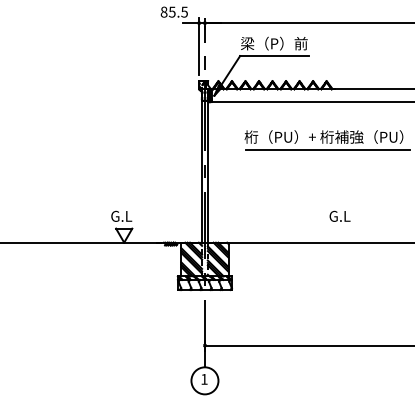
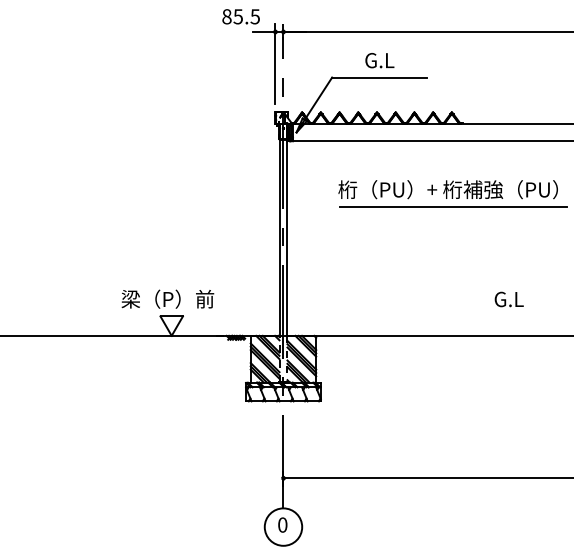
text: (274, 43) -> (379, 60), 梁（P）前 -> G.L
text: (121, 215) -> (167, 298), G.L -> 梁（P）前
text: (339, 215) -> (508, 298), moved
text: (204, 378) -> (282, 523), 1 -> 0

